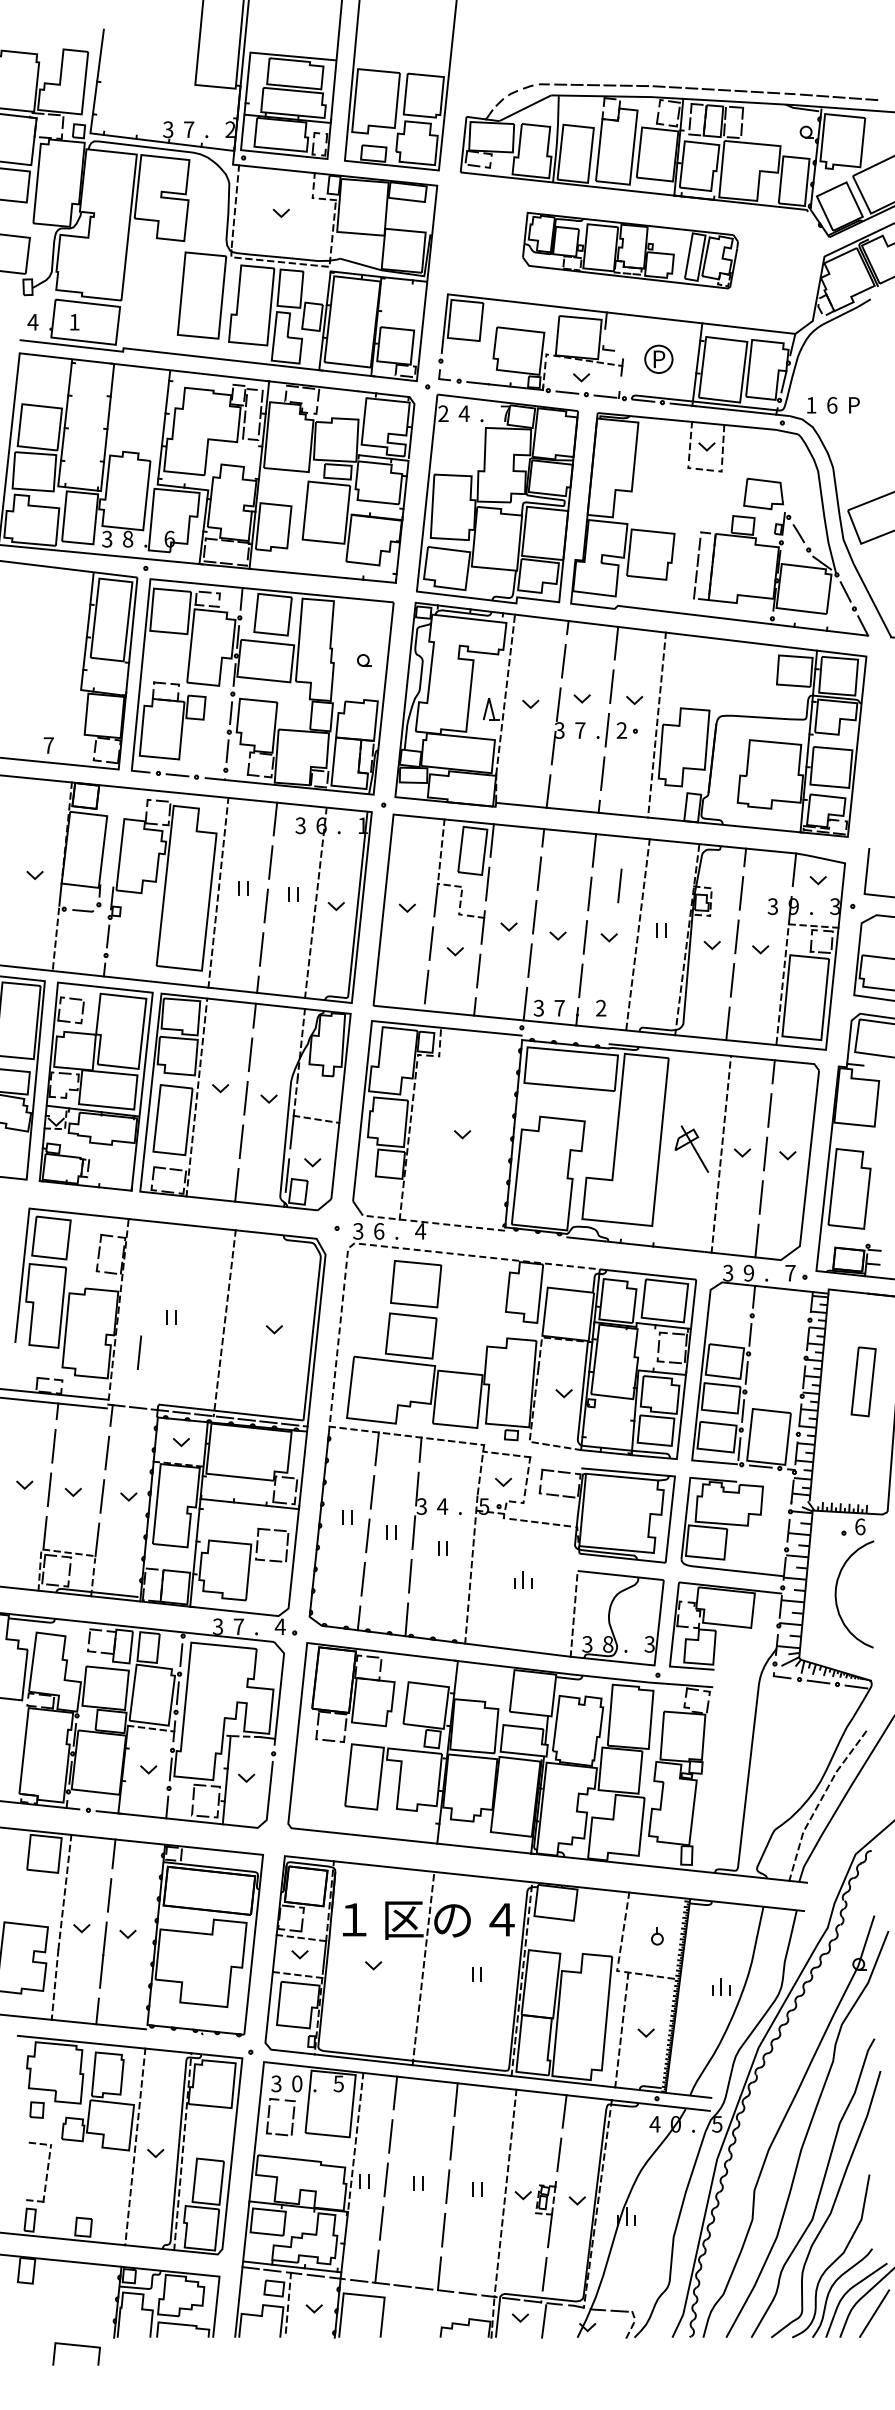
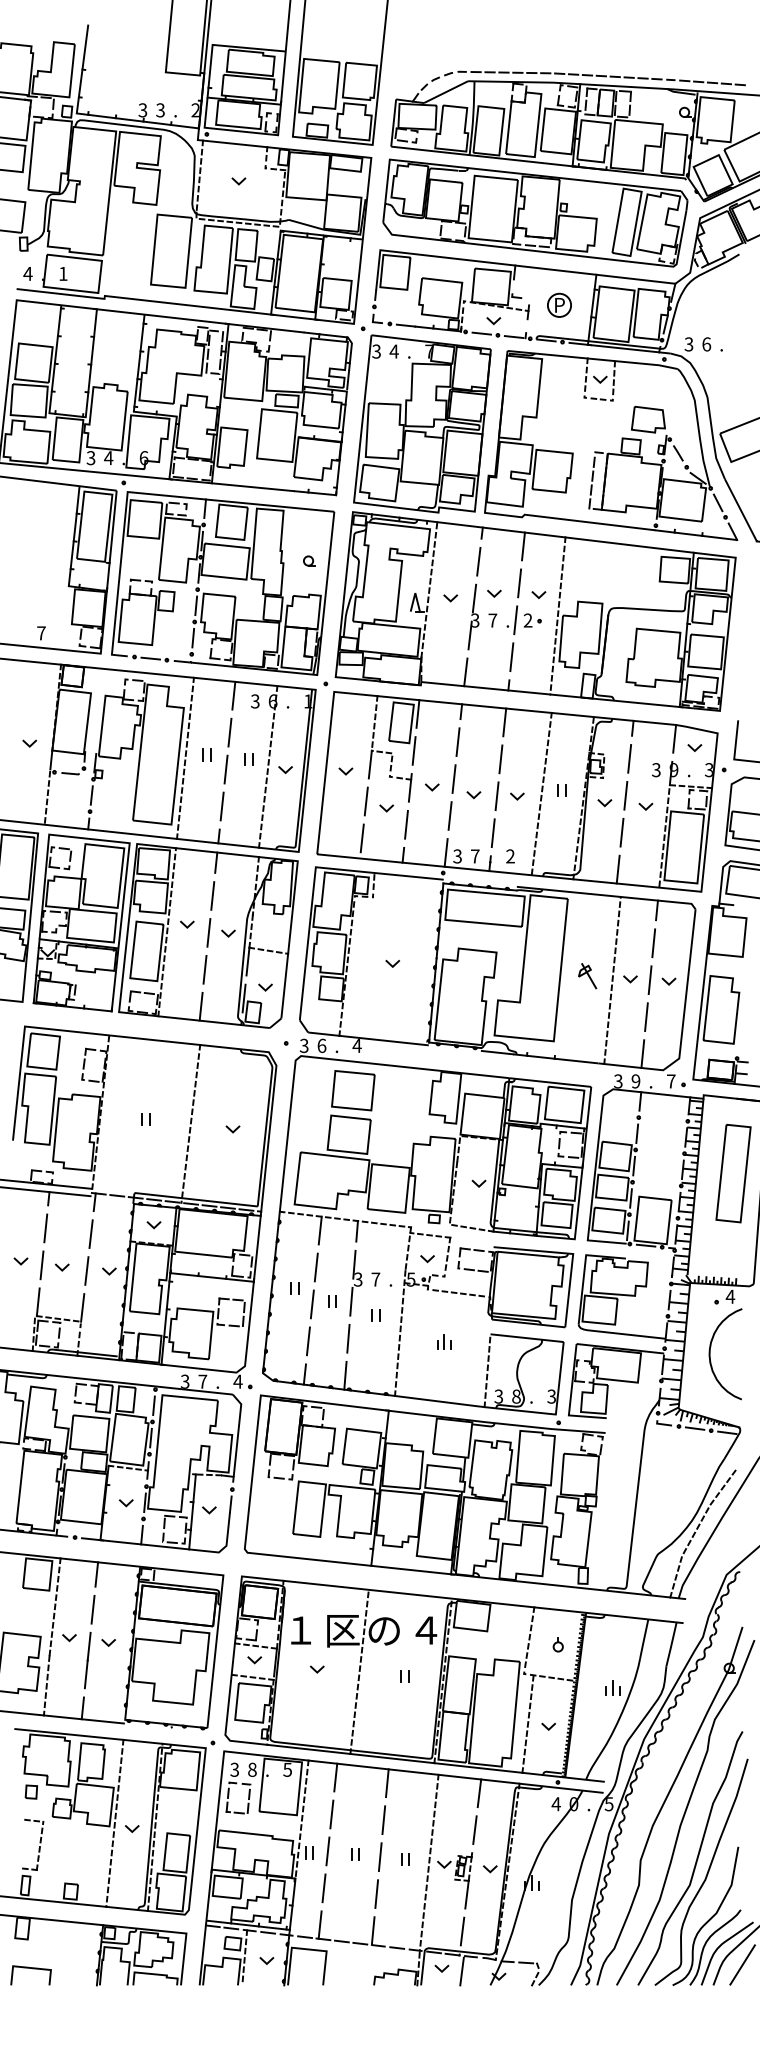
text: (188, 129) -> (160, 110), 7 -> 3
part: (630, 250) -> (535, 212), size x1.67
text: (811, 404) -> (689, 343), 1 -> 3
text: (853, 405) -> (724, 344), P -> .
text: (443, 413) -> (376, 351), 2 -> 3
text: (127, 538) -> (108, 457), 8 -> 4
line: (619, 885) -> (526, 752), removed
part: (691, 1149) -> (587, 976), size x0.62
line: (433, 1223) -> (368, 1039), dashed -> solid
line: (379, 1245) -> (322, 1057), dashed -> solid
line: (139, 1352) -> (118, 1148), removed
part: (863, 1381) -> (733, 1173), size x1.67
text: (442, 1506) -> (375, 1279), 4 -> 7
text: (859, 1526) -> (729, 1296), 6 -> 4
text: (297, 2083) -> (252, 1769), 0 -> 8
line: (76, 2346) -> (30, 1969), moved

